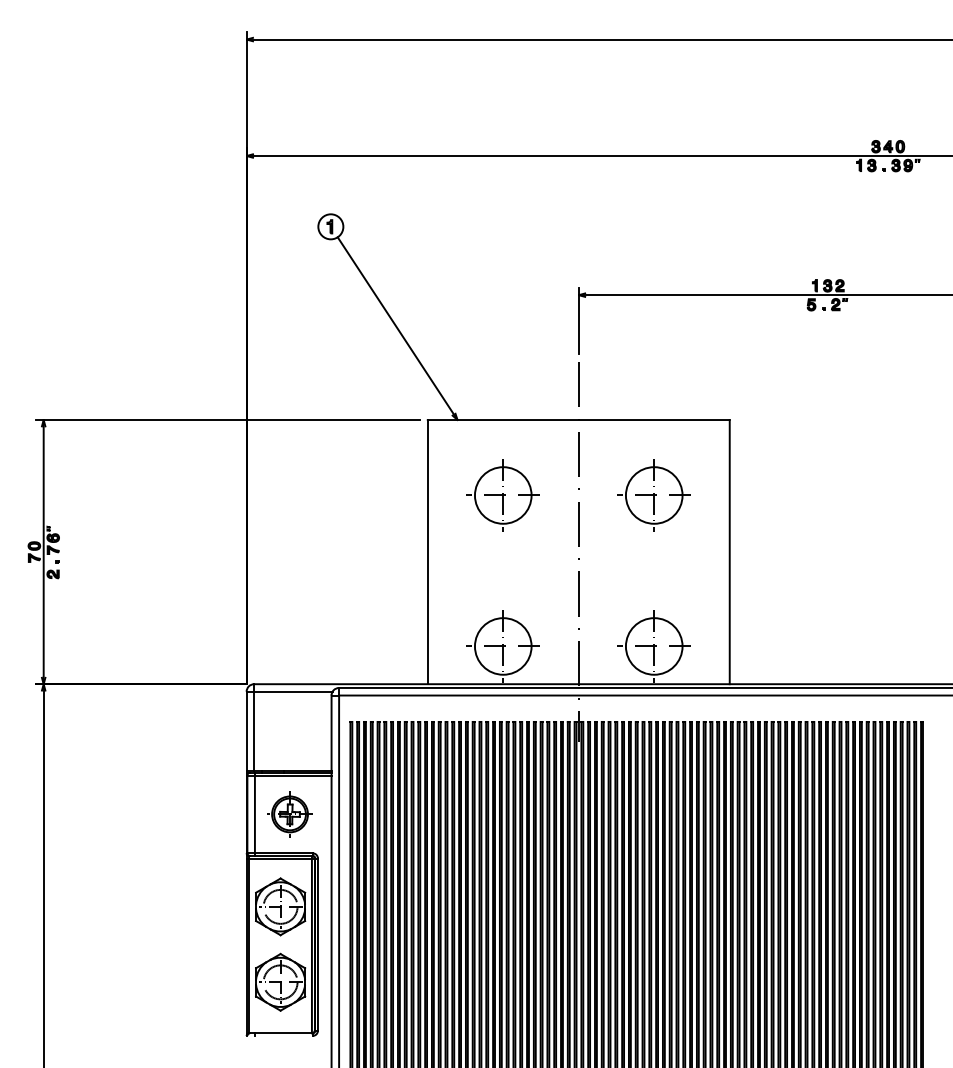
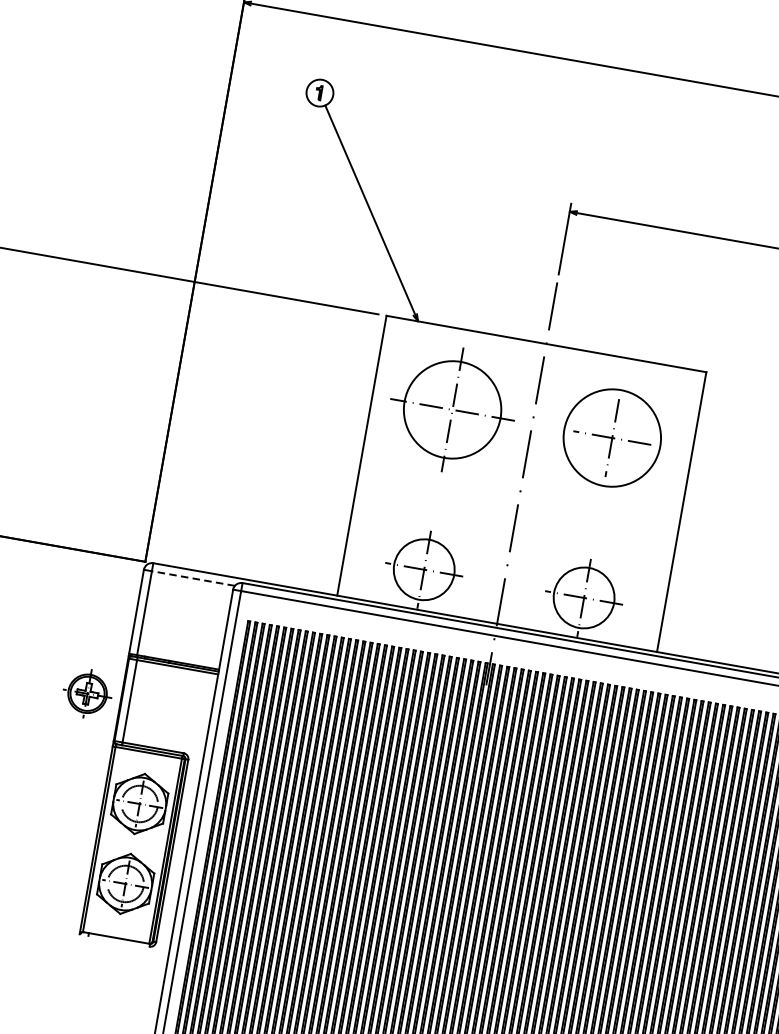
part: (502, 495) -> (451, 409), size x1.6
circle: (653, 495) -> (611, 437), size x1.6
line: (292, 691) -> (192, 578), solid -> dashed
part: (289, 814) -> (86, 693), moved

